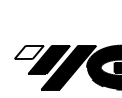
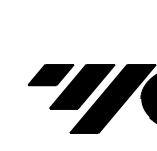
fill: (28, 51) -> (49, 73), added

